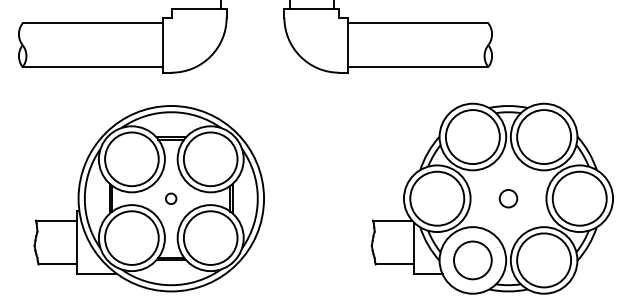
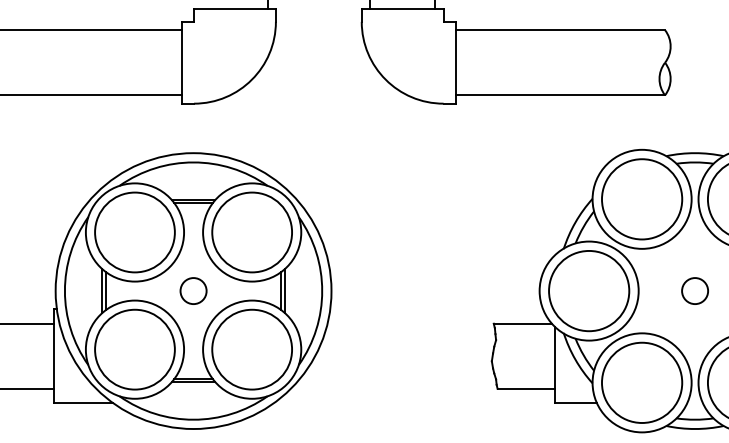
circle: (170, 198) -> (192, 290), size x1.67
circle: (472, 260) -> (641, 382), size x1.43

